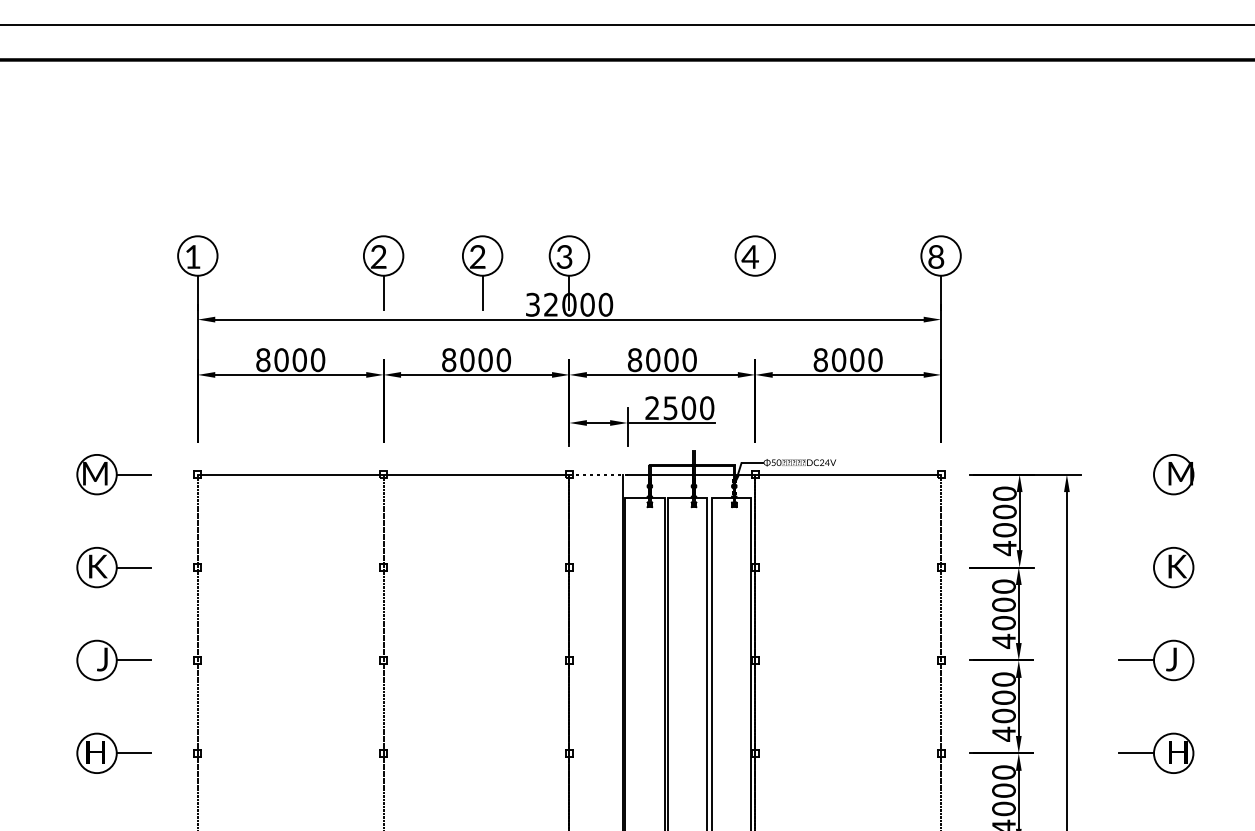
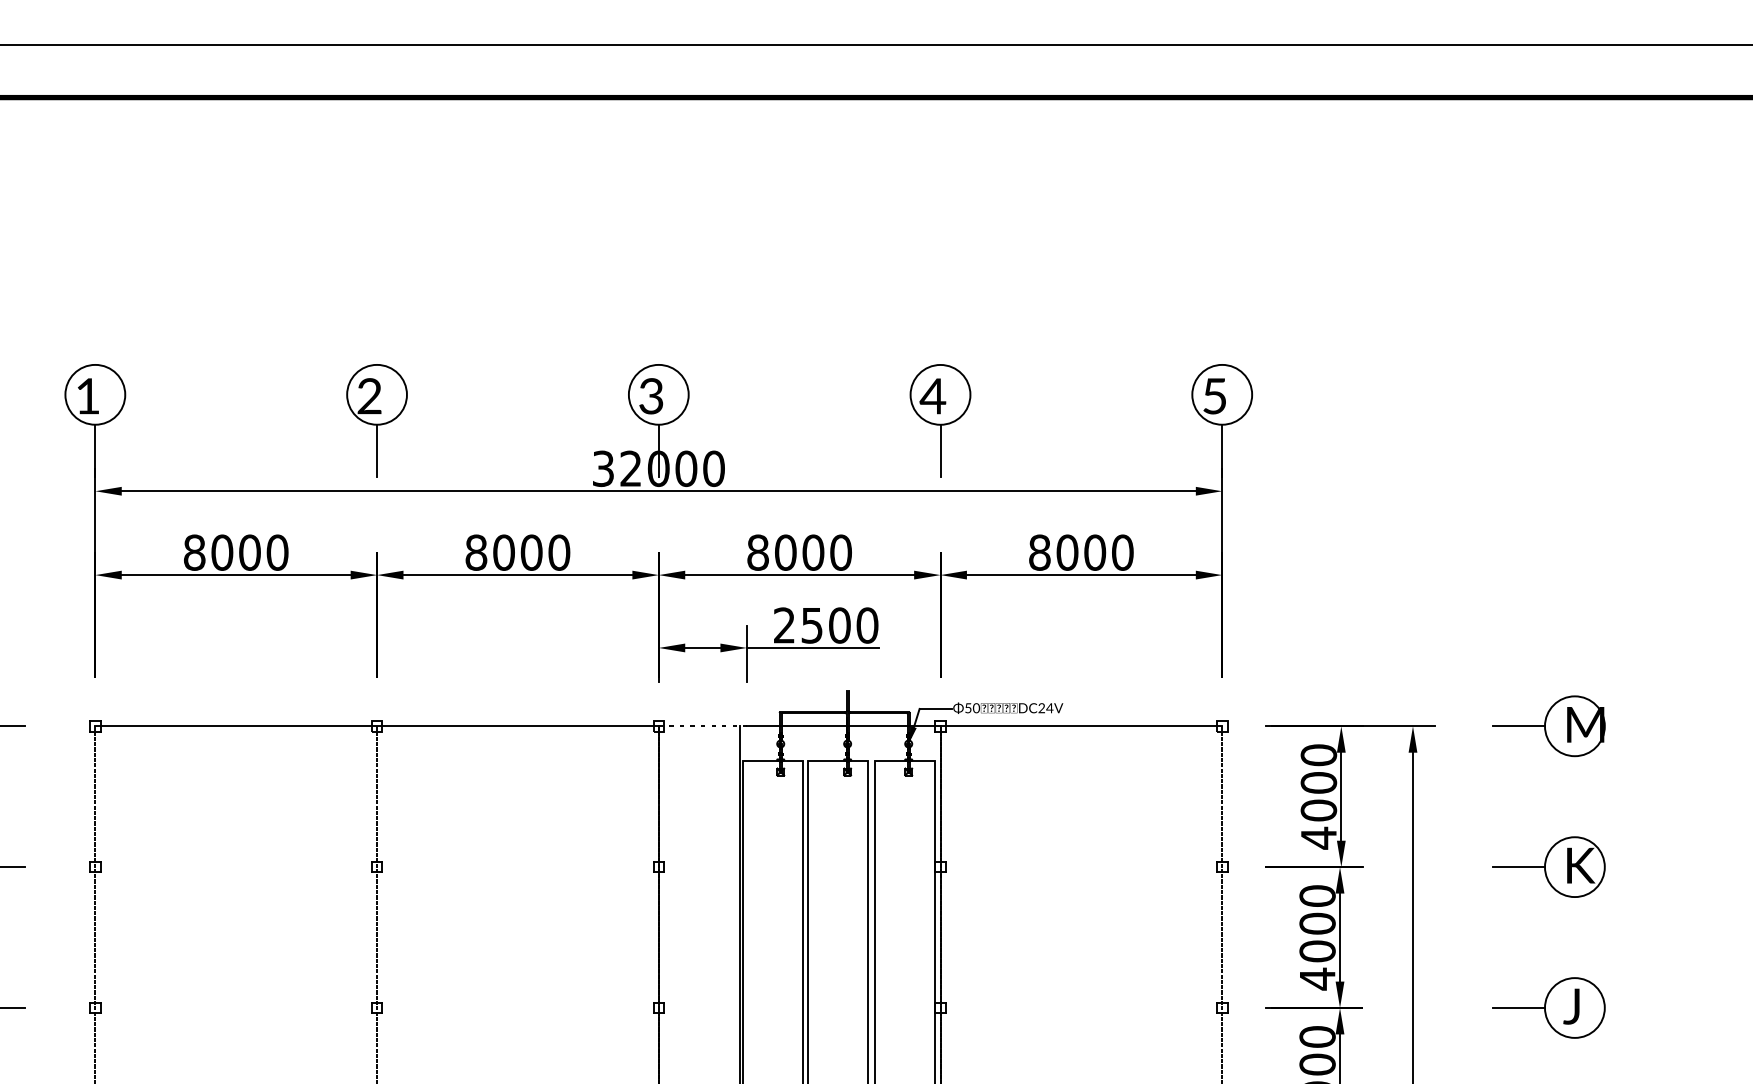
text: (936, 256) -> (1215, 395), 8 -> 5
part: (482, 272) -> (526, 419), removed
line: (755, 292) -> (940, 450), added
line: (1136, 474) -> (1518, 726), added
line: (1136, 567) -> (1518, 867), added

